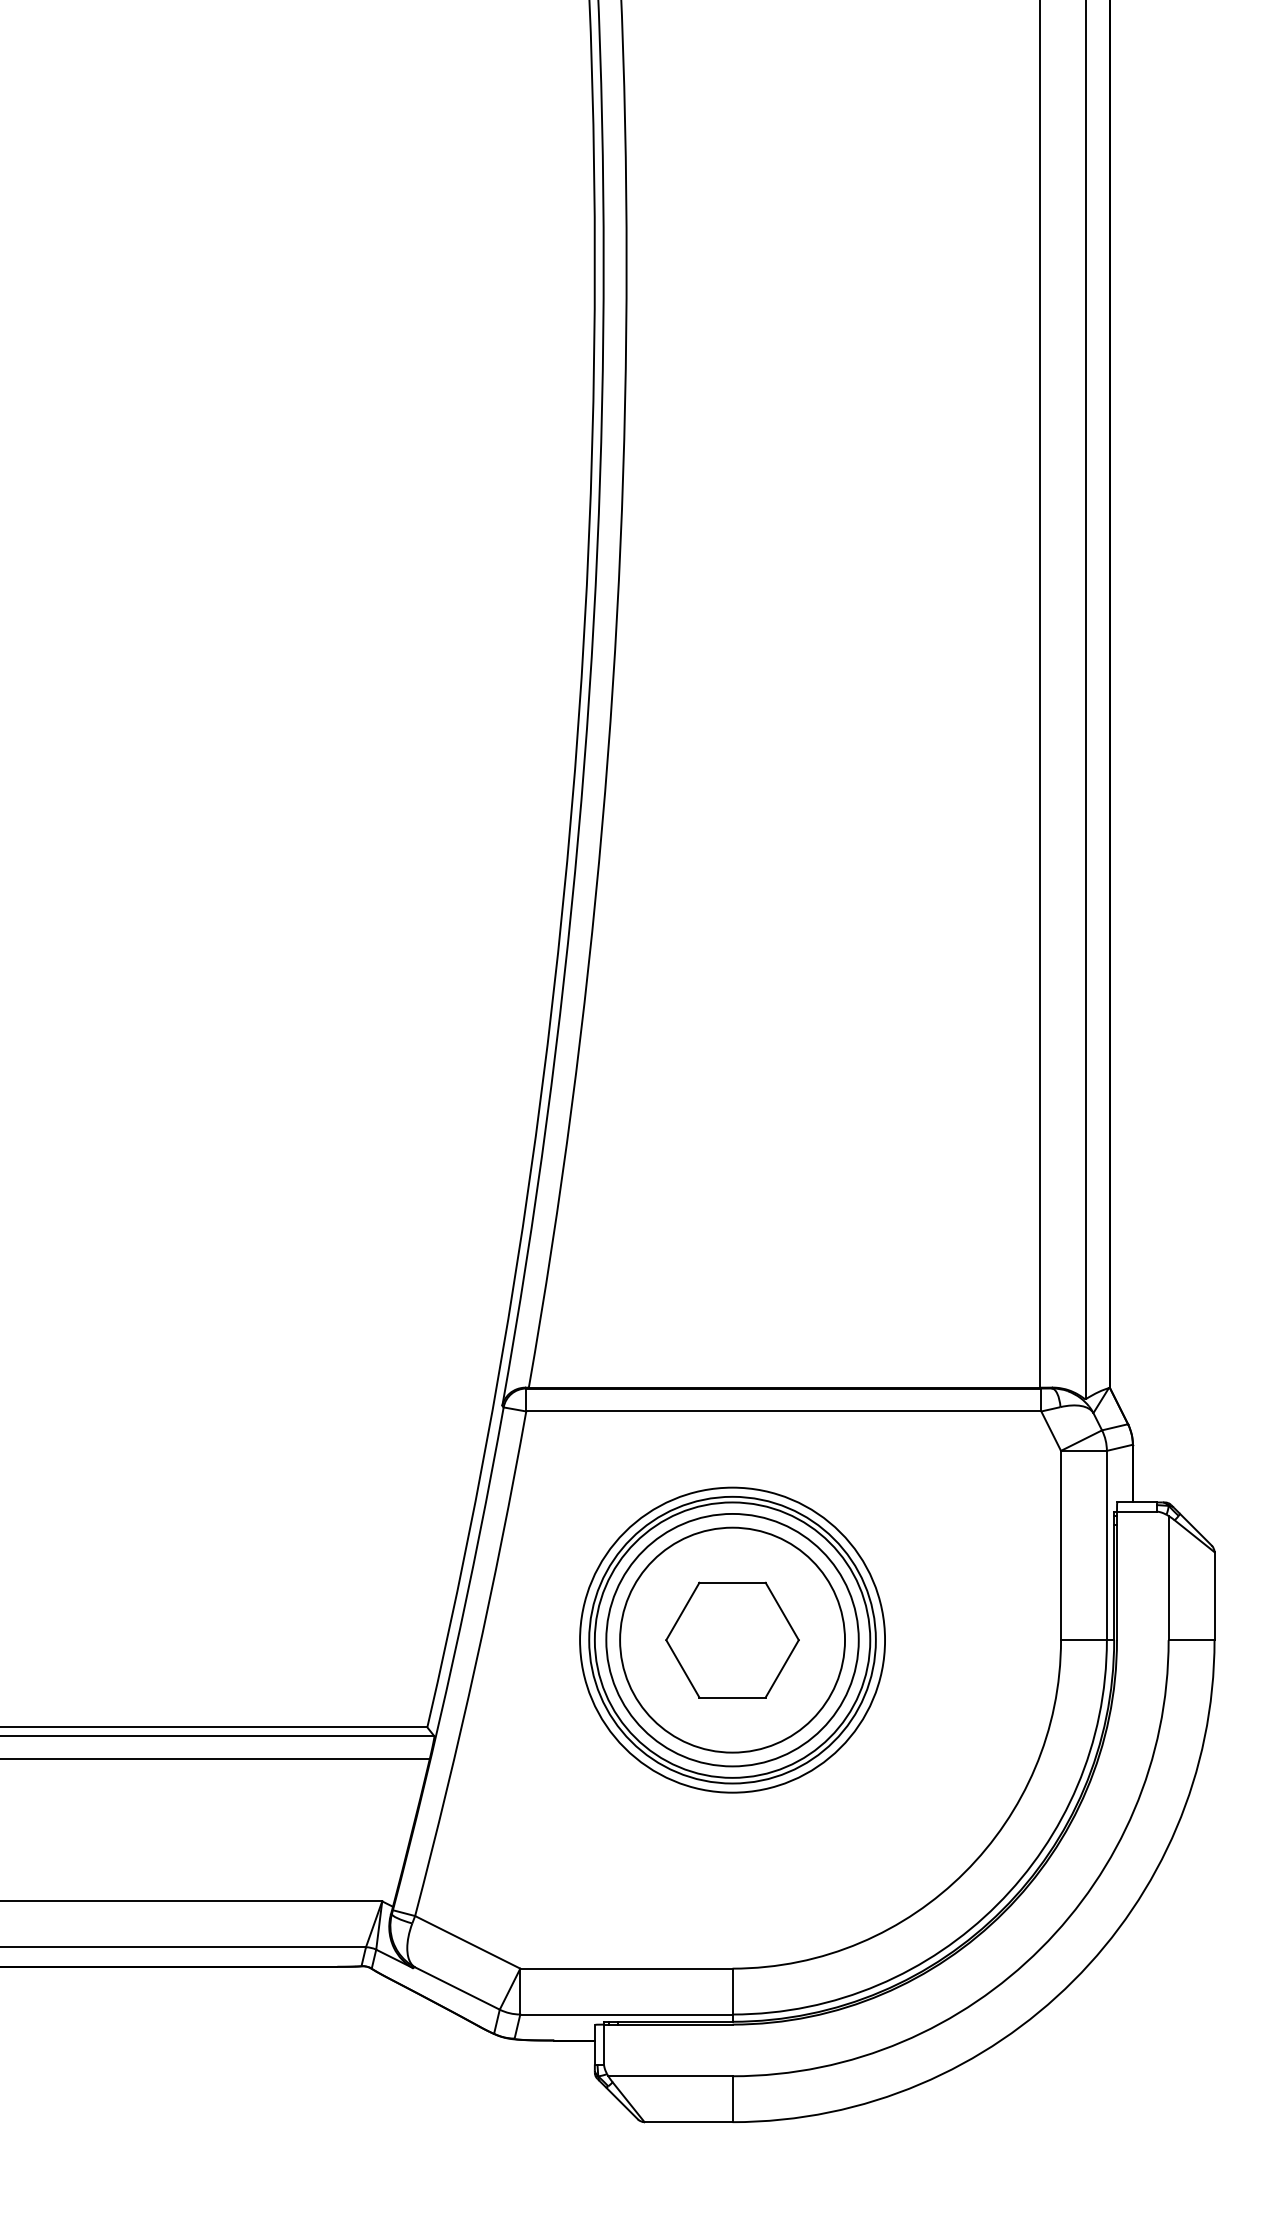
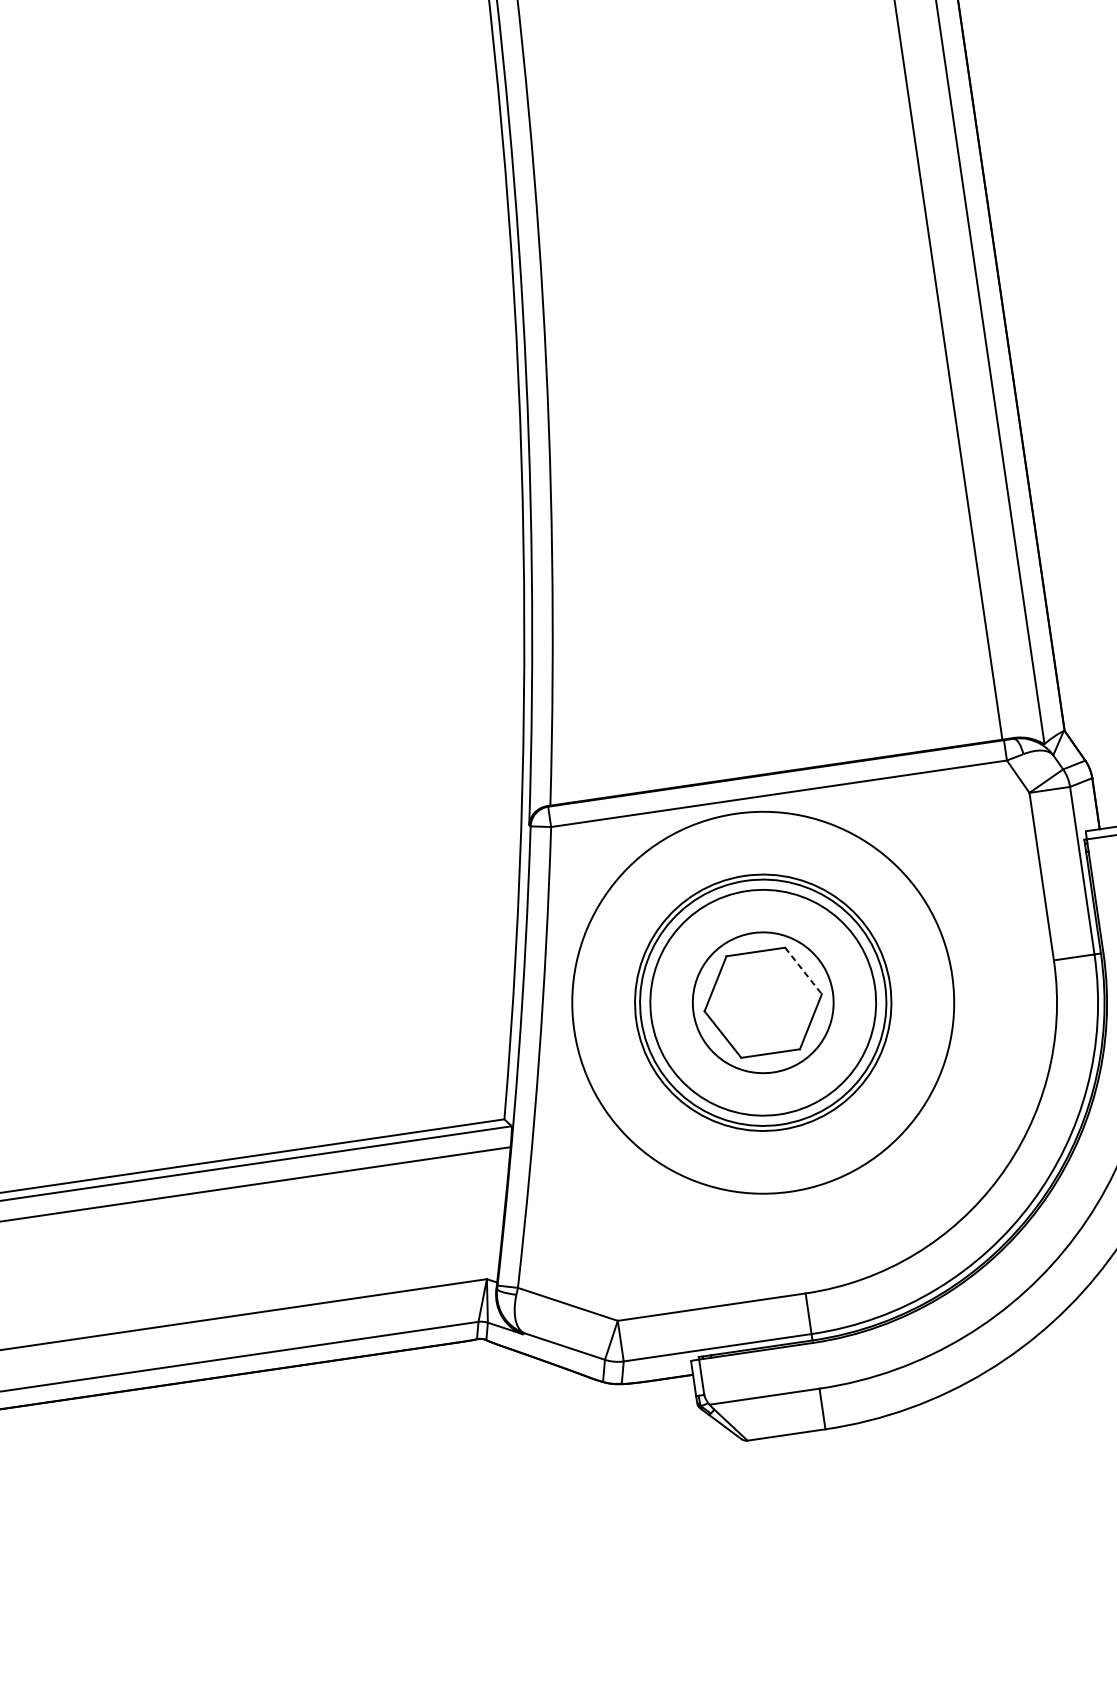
line: (782, 1611) -> (803, 970), solid -> dashed
circle: (732, 1639) -> (763, 1002), size x0.7
circle: (732, 1639) -> (763, 1002), size x1.4

